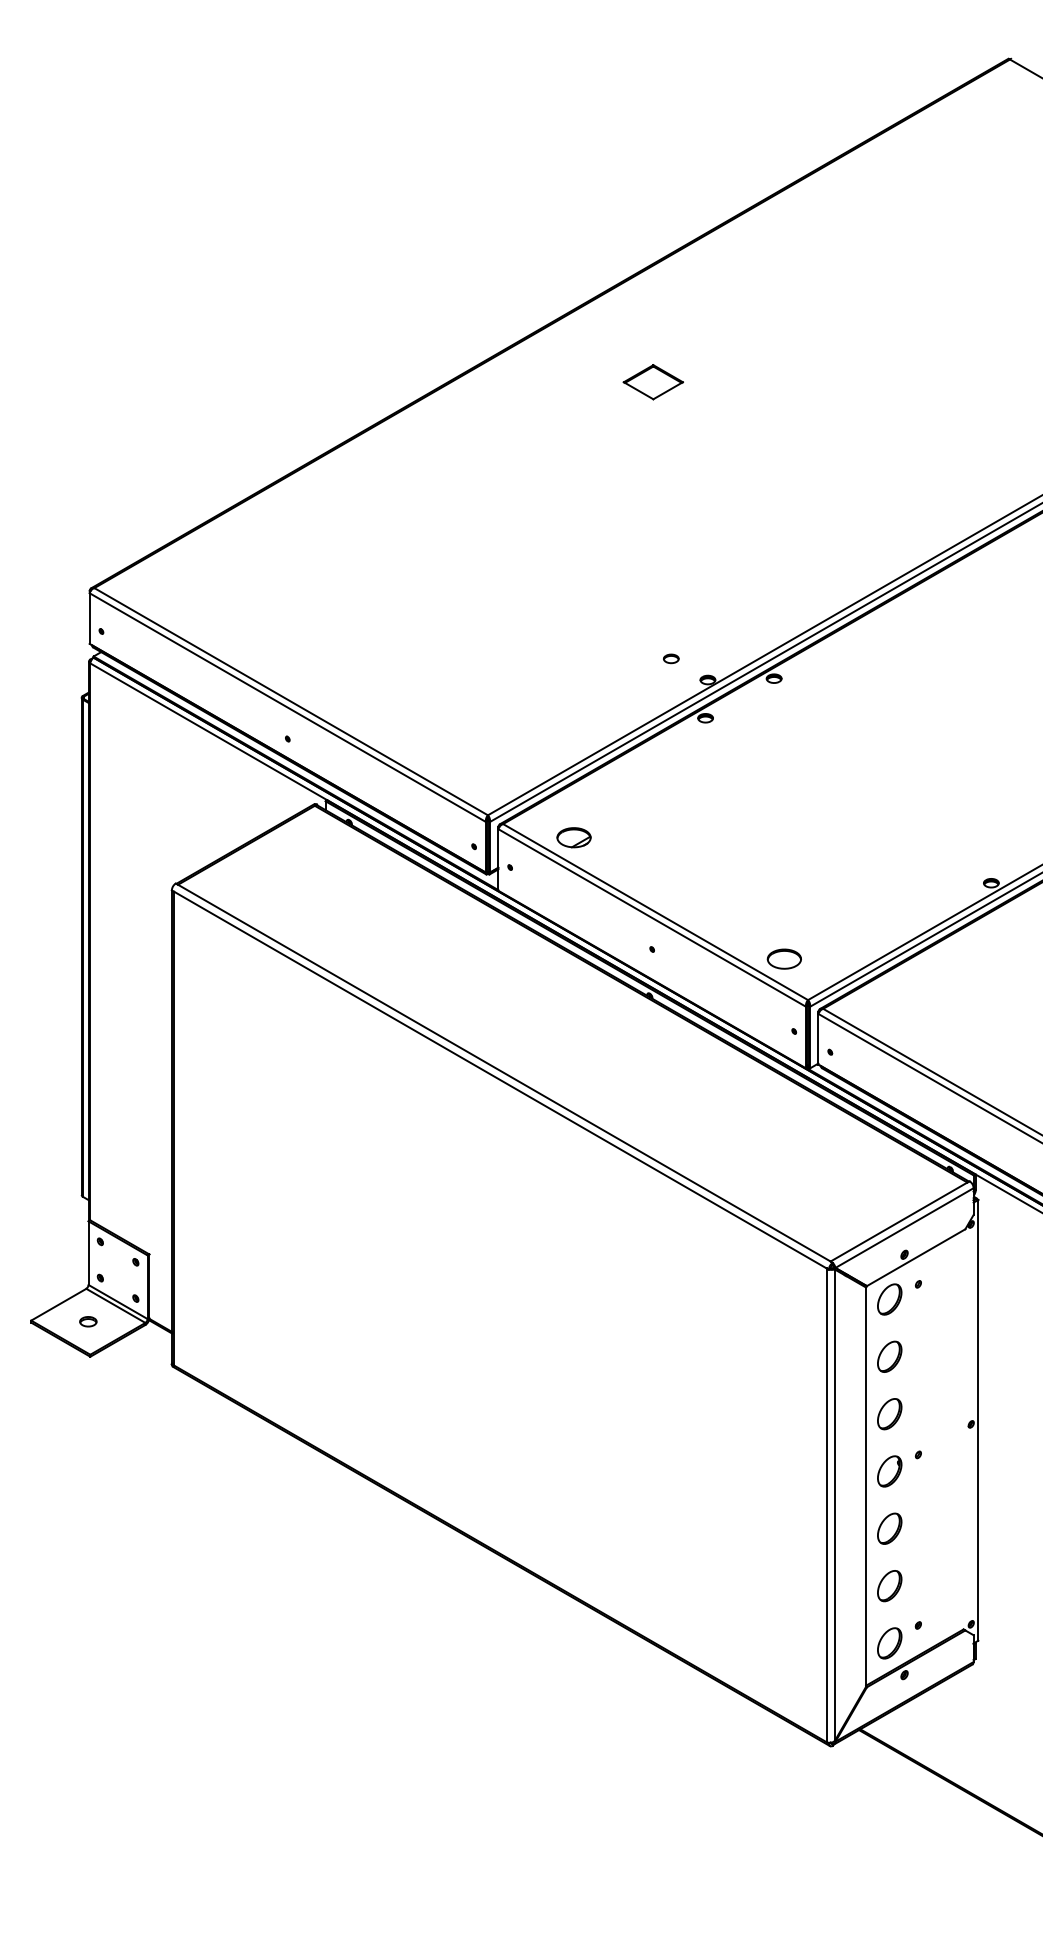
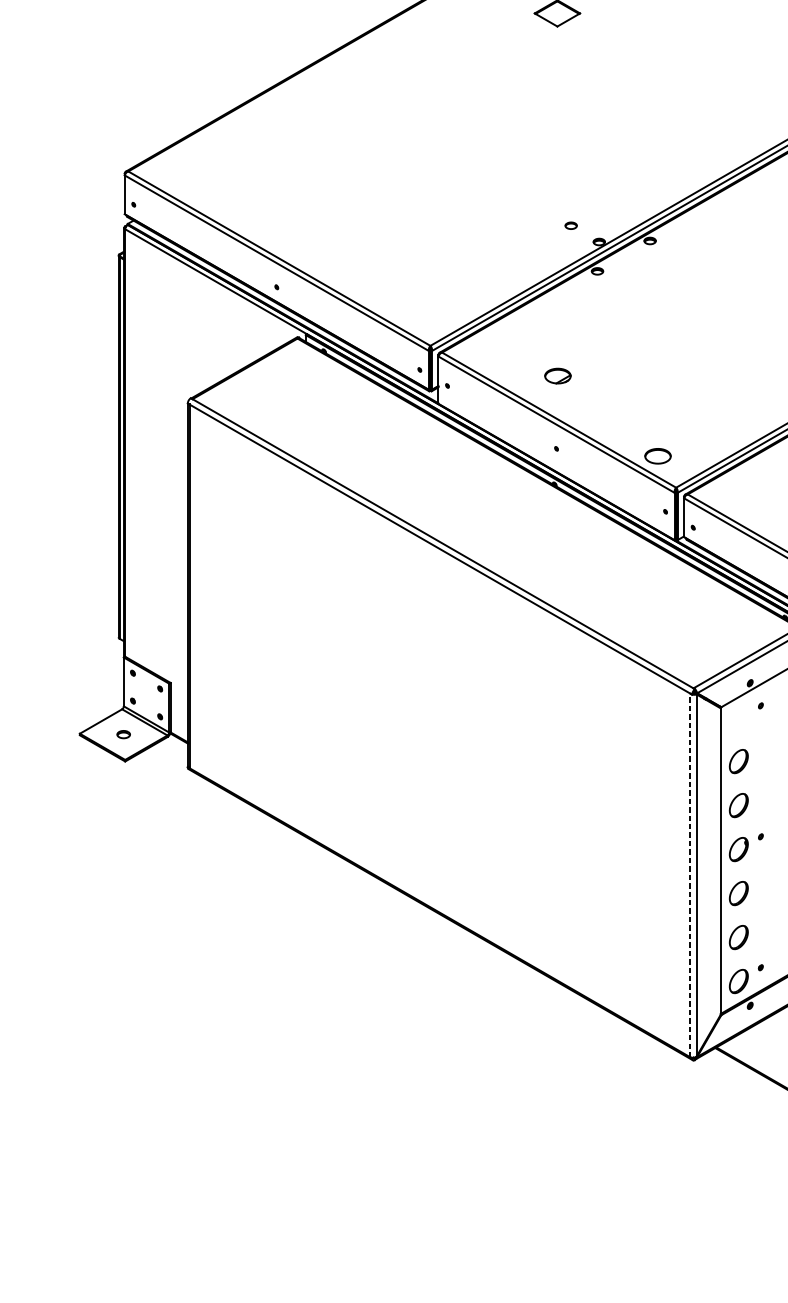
part: (573, 837) -> (557, 375), moved
part: (889, 1299) -> (738, 717), removed
line: (826, 1505) -> (690, 875), solid -> dashed

